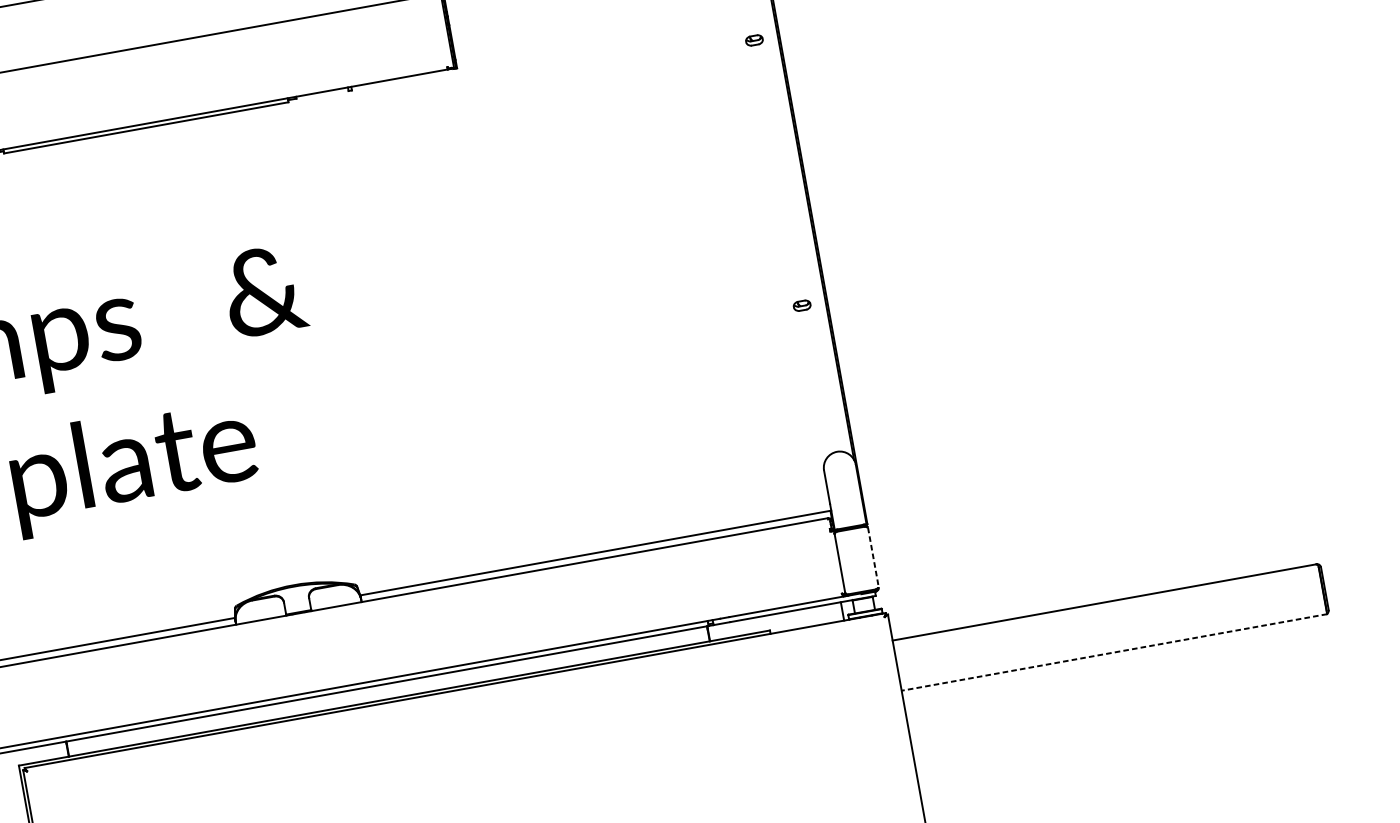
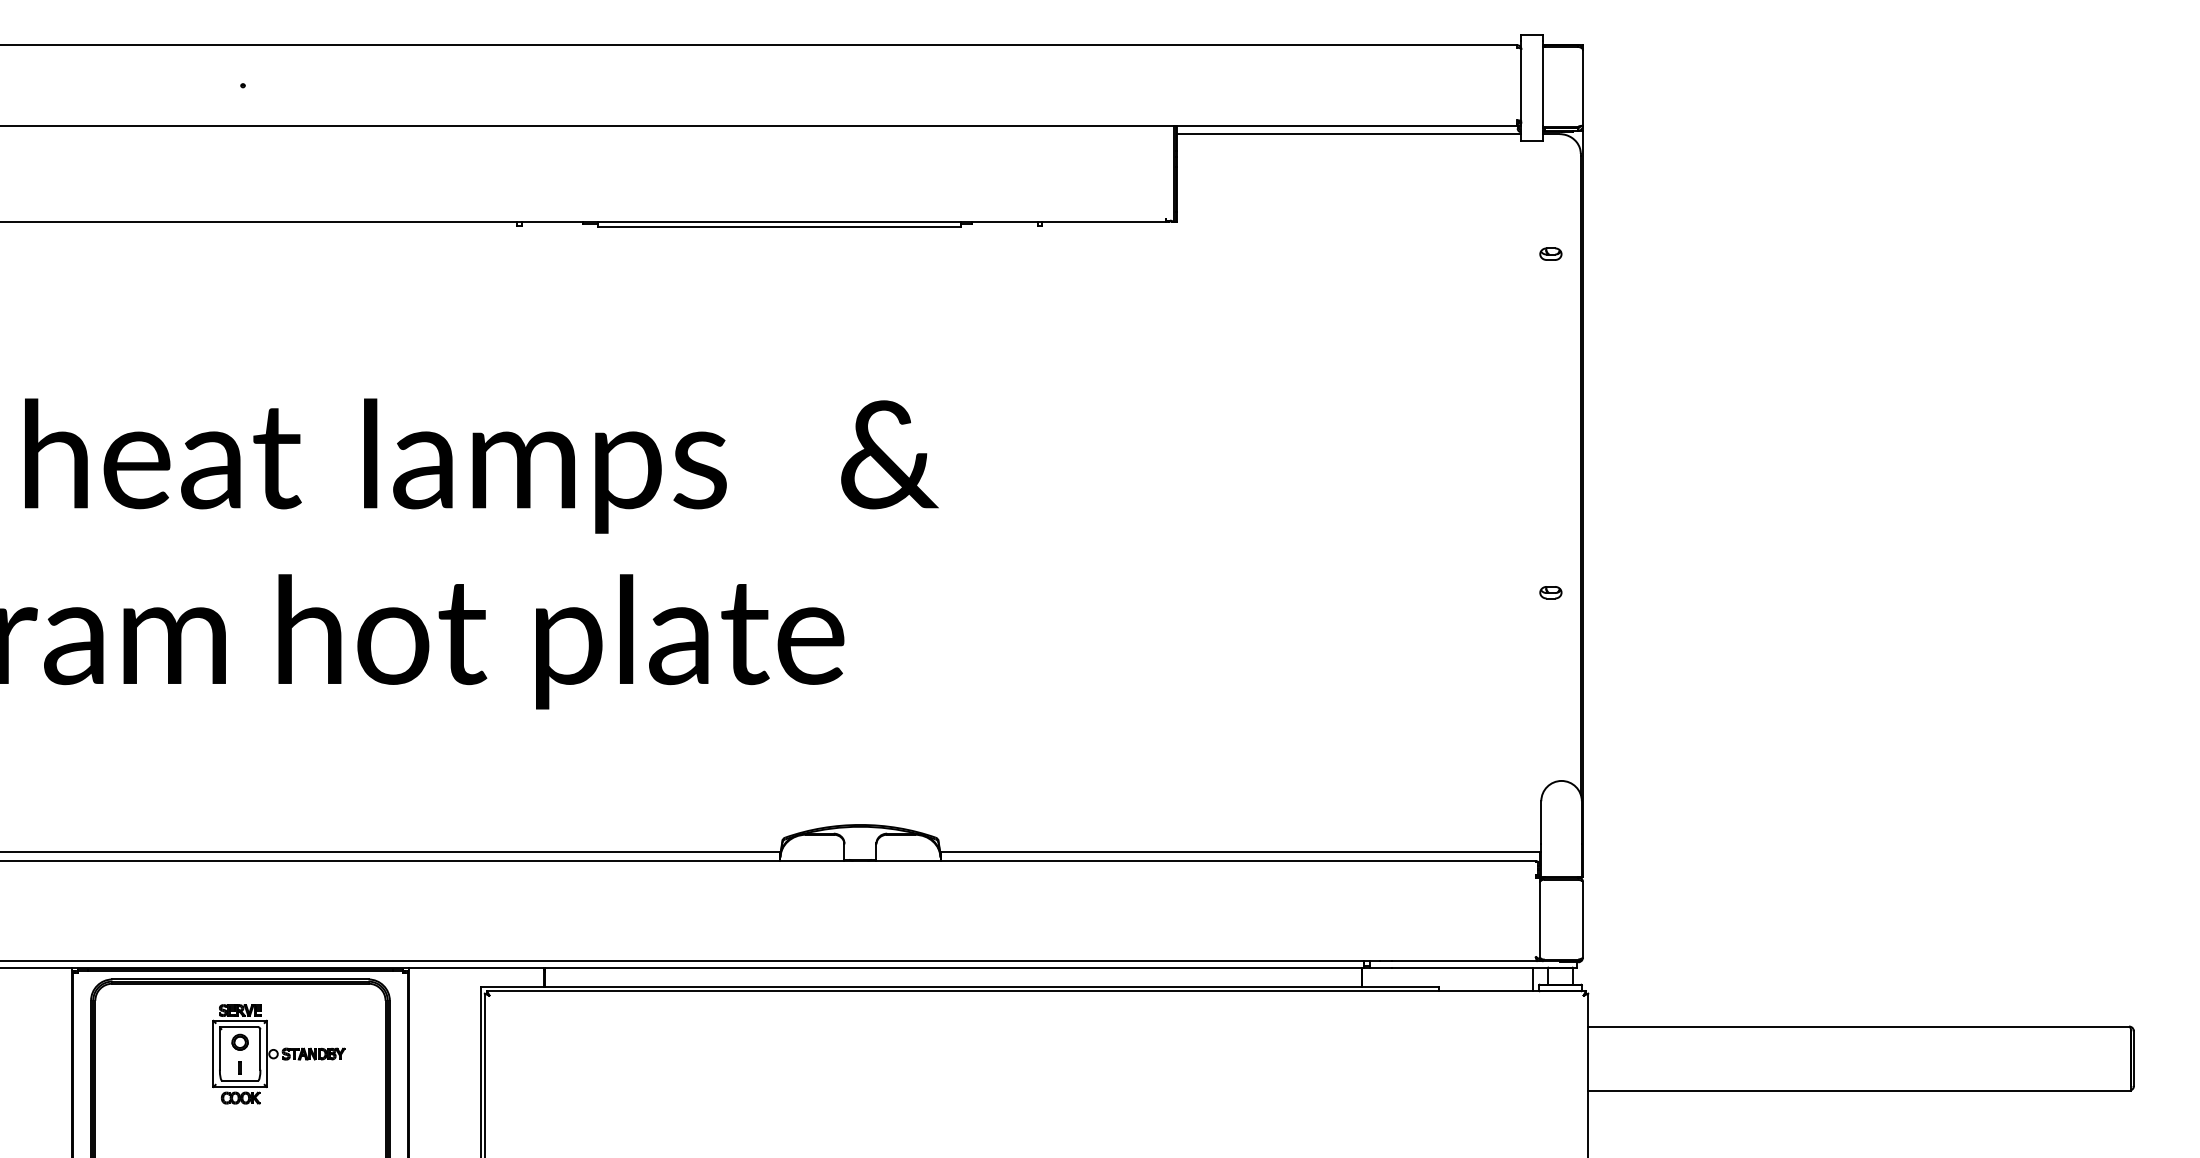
line: (873, 557) -> (1582, 919), dashed -> solid
line: (1114, 652) -> (1859, 1090), dashed -> solid

